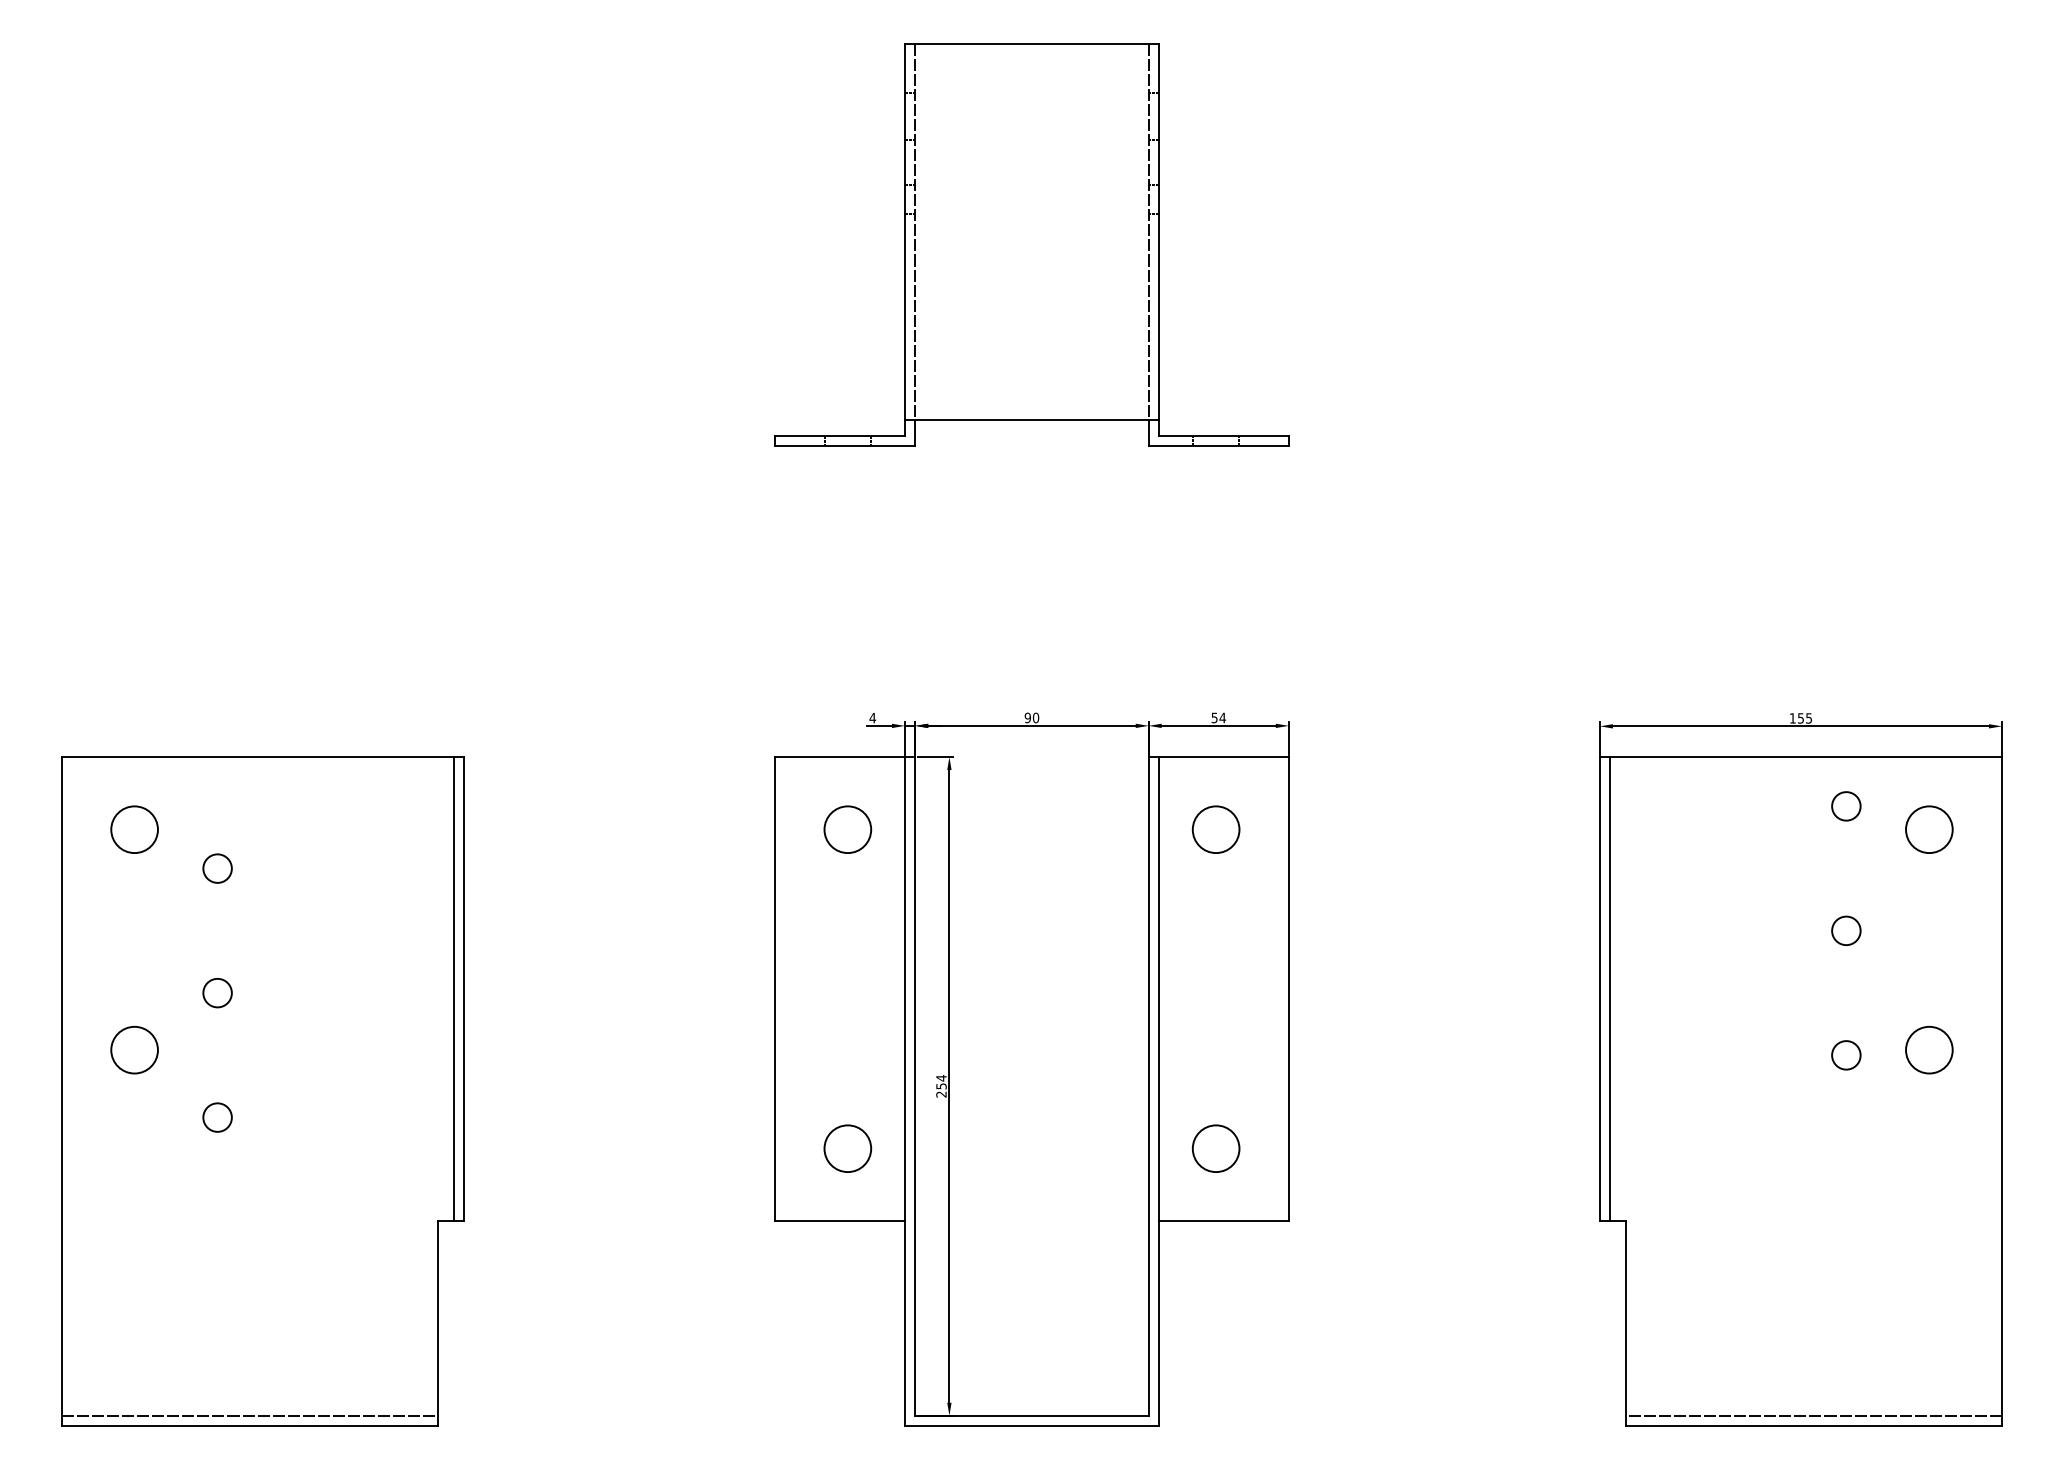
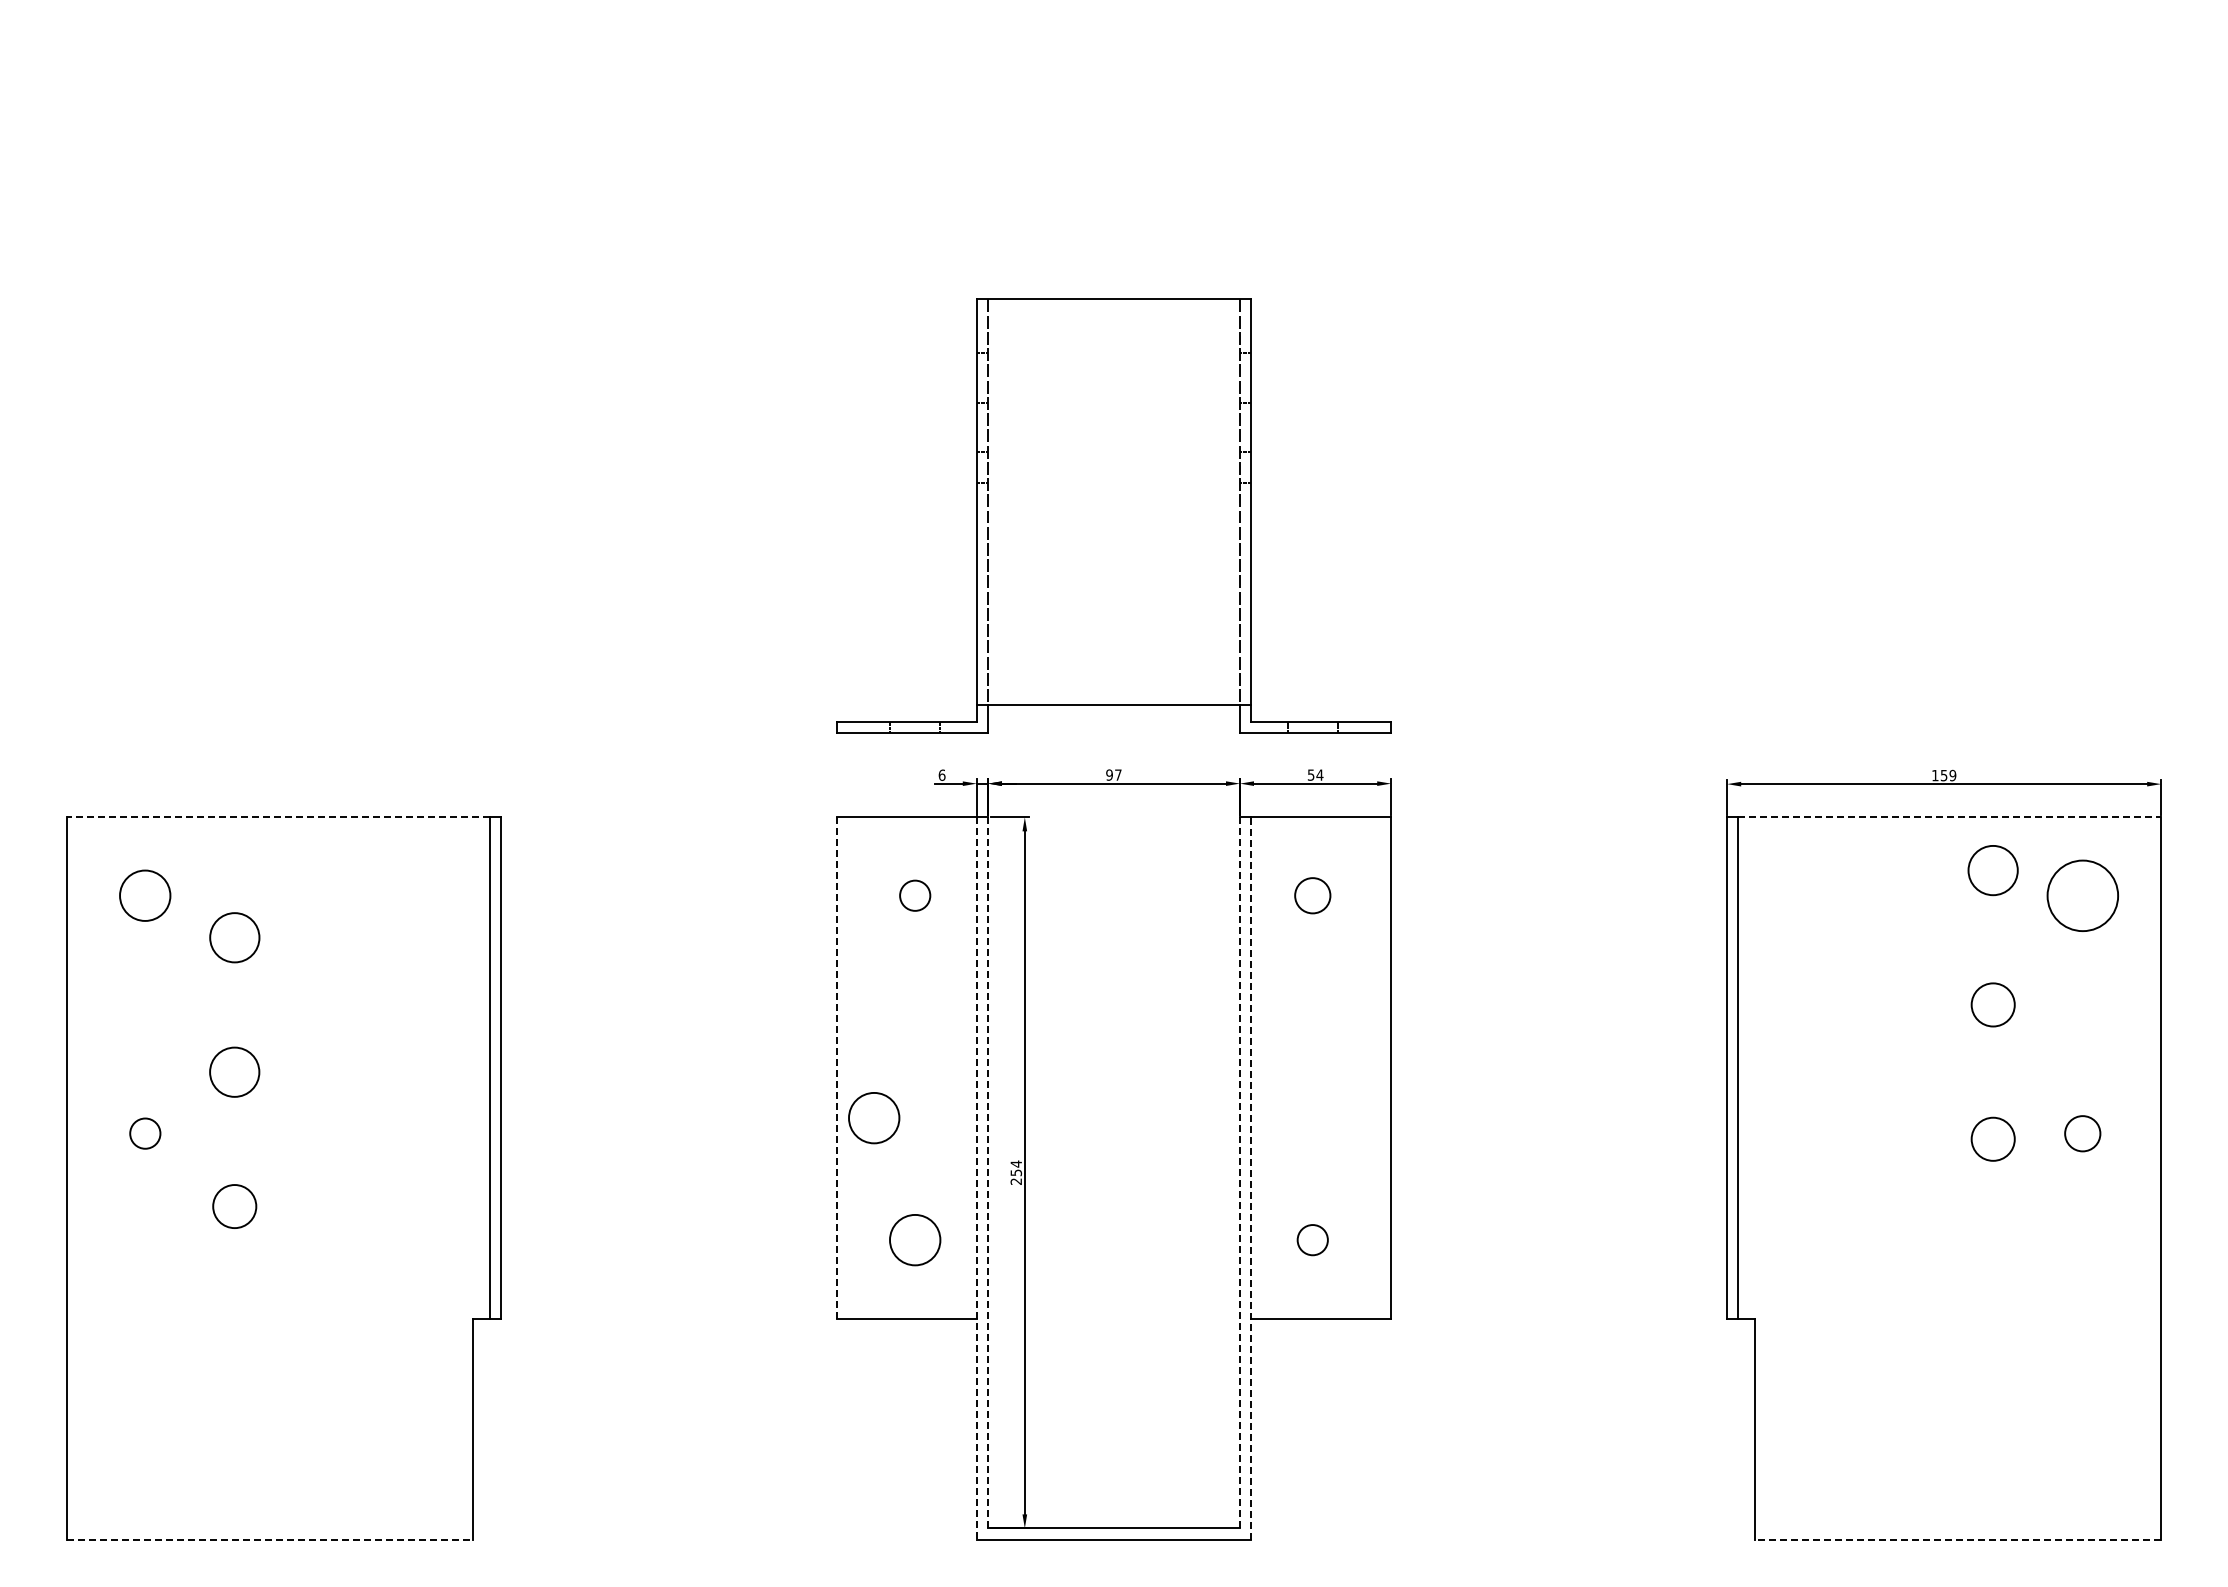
part: (1031, 244) -> (1113, 515), moved
text: (872, 717) -> (941, 774), 4 -> 6
text: (1036, 717) -> (1118, 774), 90 -> 97
text: (1808, 718) -> (1952, 775), 155 -> 159
line: (257, 757) -> (277, 817), solid -> dashed
line: (1806, 757) -> (1950, 817), solid -> dashed
circle: (1845, 806) -> (1992, 870), size x1.6
circle: (848, 829) -> (915, 895), size x0.6
circle: (1215, 829) -> (1312, 895), size x0.7
circle: (1929, 829) -> (2082, 895), size x1.4
circle: (217, 868) -> (234, 937), size x1.6
circle: (1845, 930) -> (1992, 1004), size x1.4
line: (774, 988) -> (836, 1067), solid -> dashed
circle: (217, 992) -> (234, 1071), size x1.6
circle: (810, 1036) -> (874, 1118), added
circle: (134, 1049) -> (145, 1133), size x0.6
circle: (1929, 1049) -> (2082, 1133), size x0.7
circle: (1845, 1055) -> (1992, 1139), size x1.4
line: (915, 1086) -> (988, 1172), solid -> dashed
line: (1148, 1086) -> (1239, 1172), solid -> dashed
line: (1159, 1090) -> (1251, 1177), solid -> dashed
line: (904, 1091) -> (976, 1178), solid -> dashed
circle: (217, 1117) -> (234, 1206), size x1.4
circle: (1215, 1148) -> (1312, 1239), size x0.6
line: (249, 1415) -> (269, 1528), removed
line: (1814, 1415) -> (1958, 1528), removed
line: (249, 1426) -> (269, 1539), solid -> dashed
line: (1814, 1426) -> (1958, 1539), solid -> dashed

